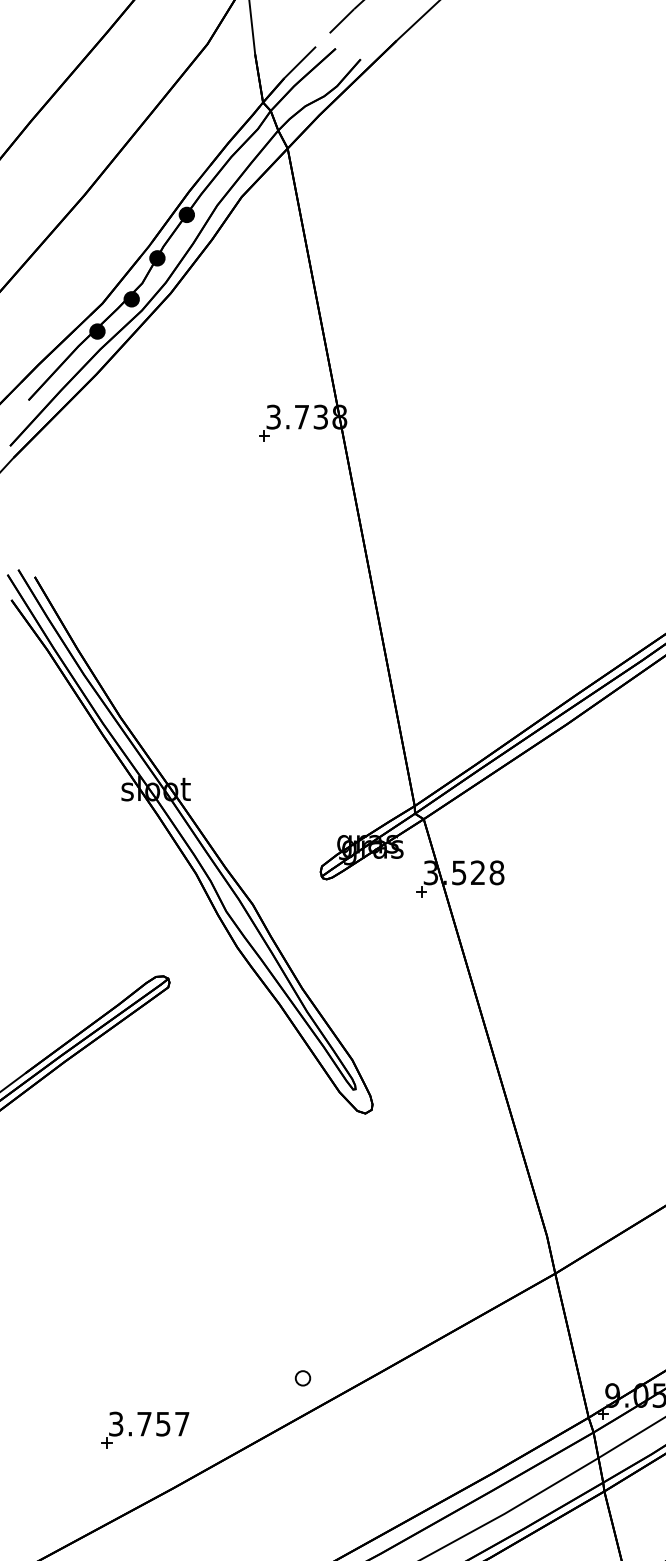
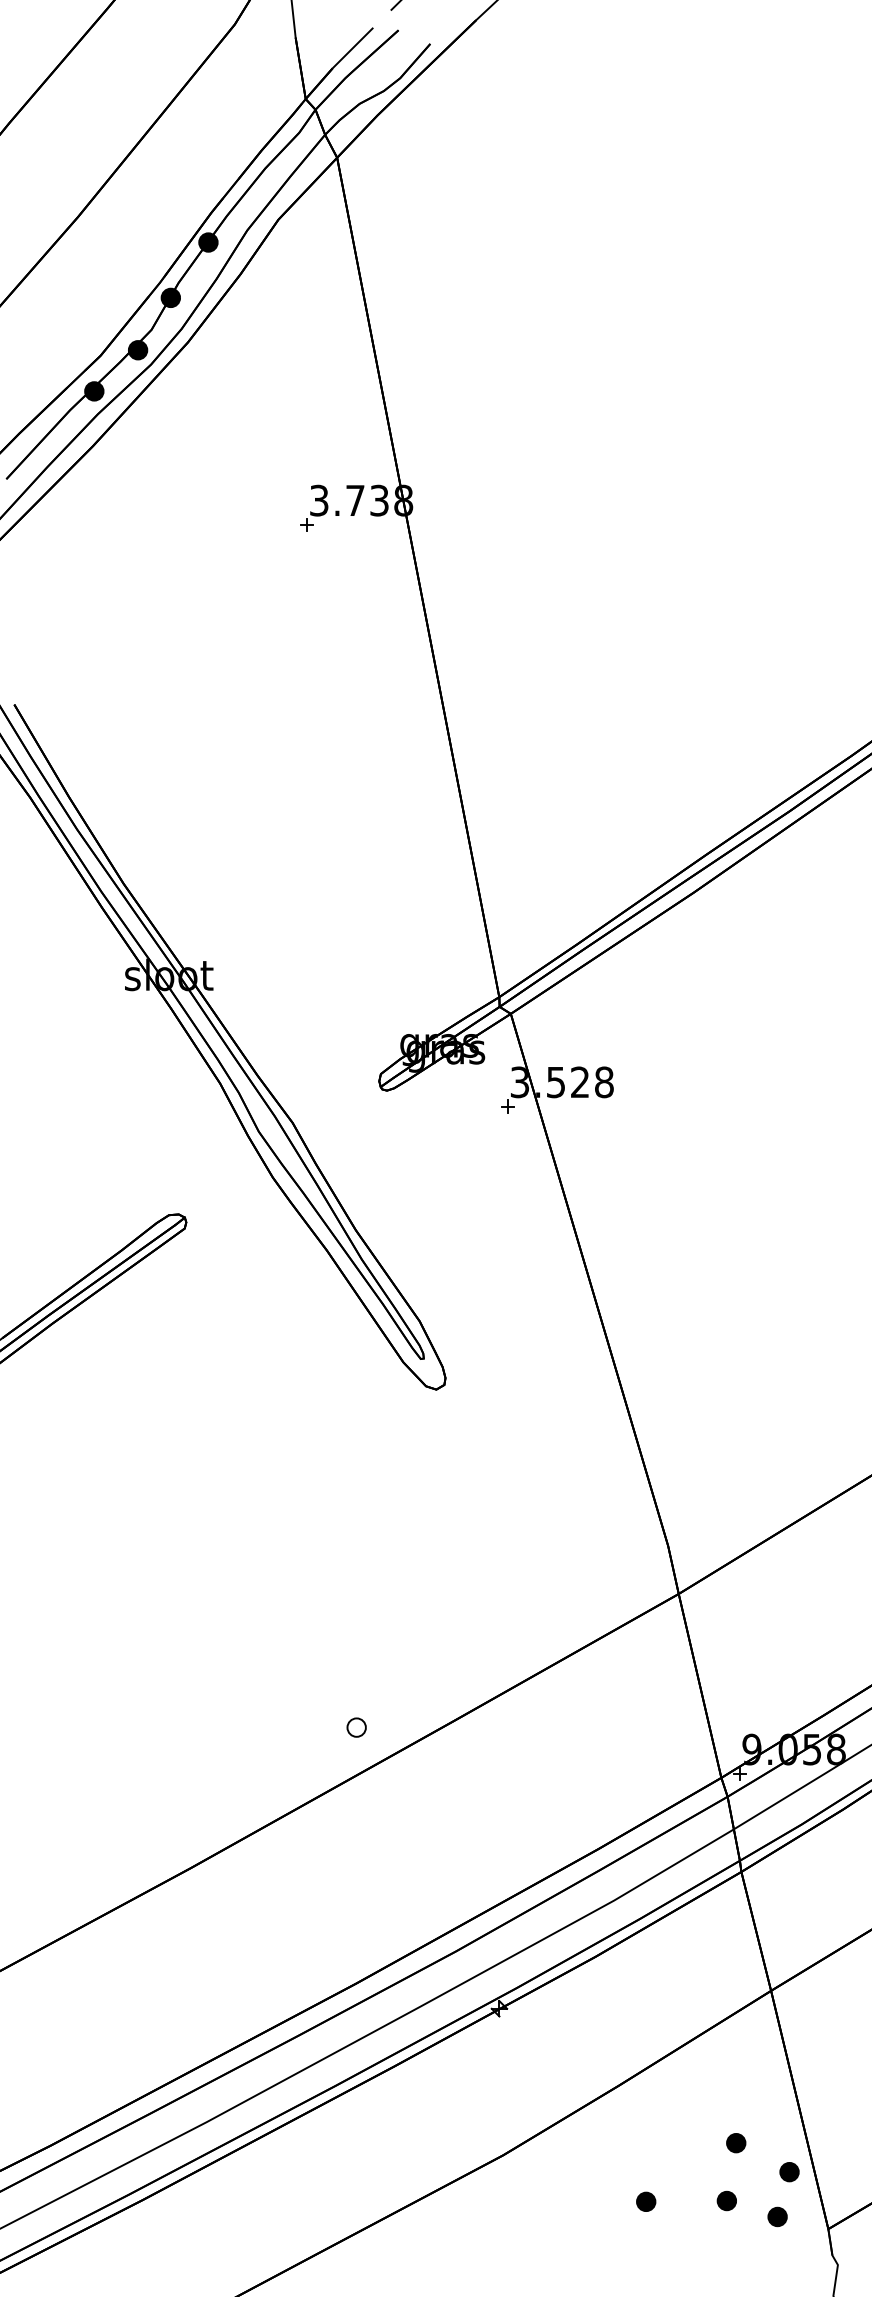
part: (145, 1429) -> (155, 1793), removed

